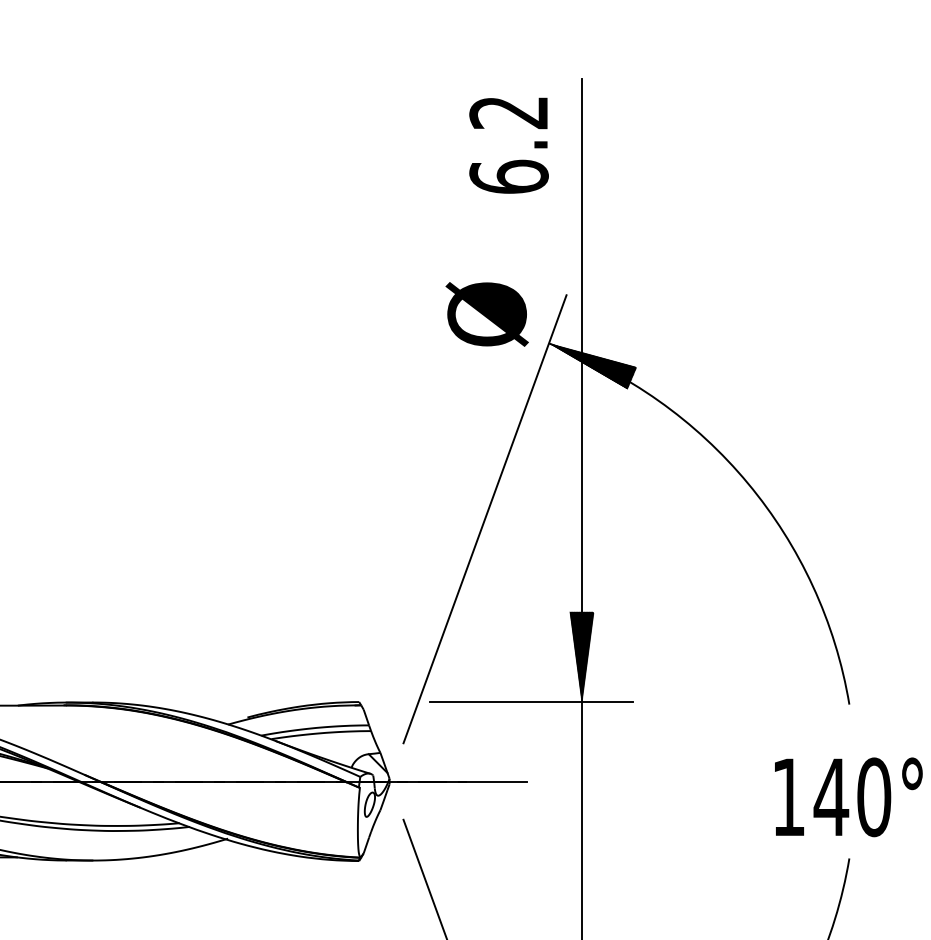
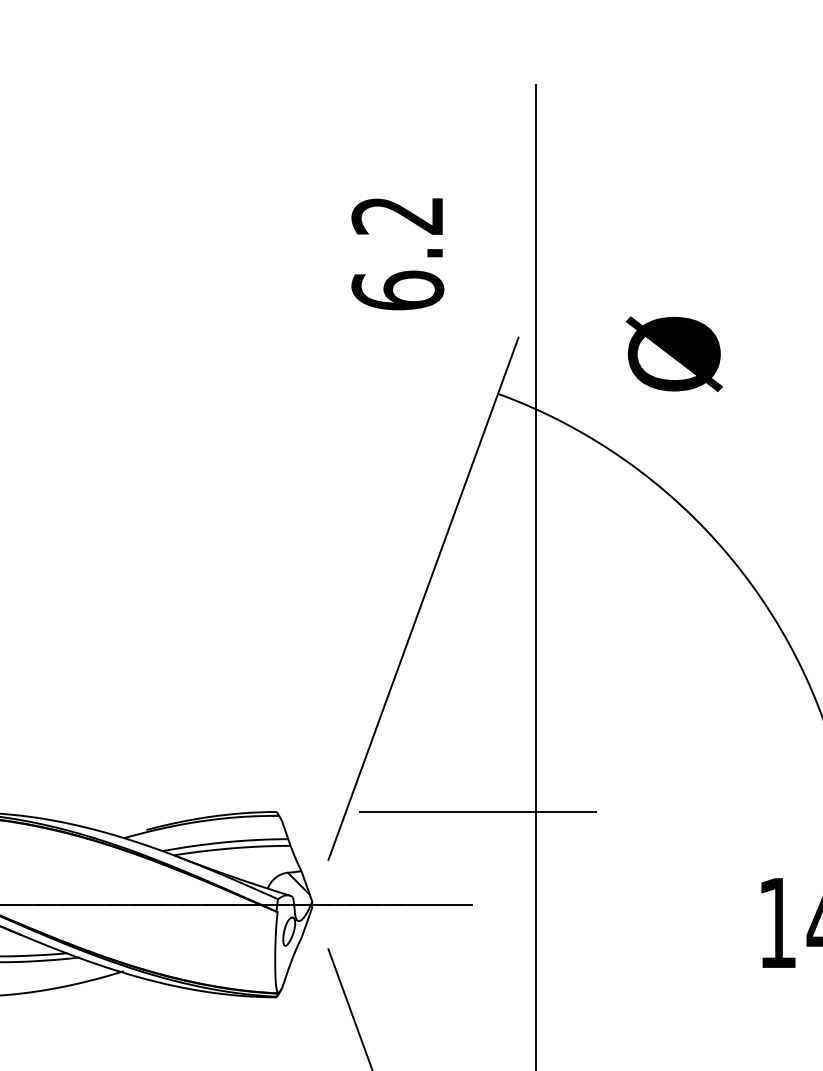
text: (508, 145) -> (397, 253), moved
text: (486, 314) -> (673, 354), moved
hatch: (592, 365) -> (548, 419), removed
hatch: (581, 656) -> (535, 758), removed

